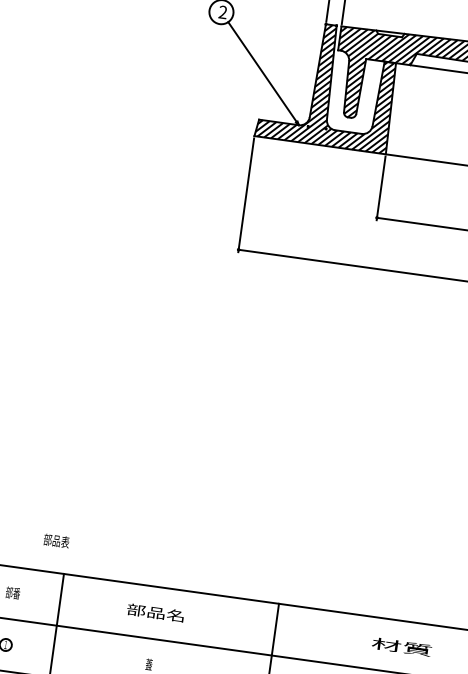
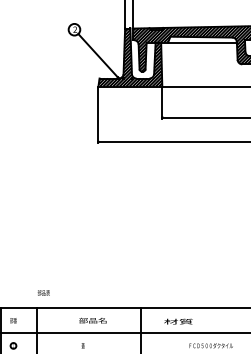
text: (56, 539) -> (43, 292), moved
text: (154, 612) -> (92, 320), moved
text: (401, 646) -> (178, 321), moved

